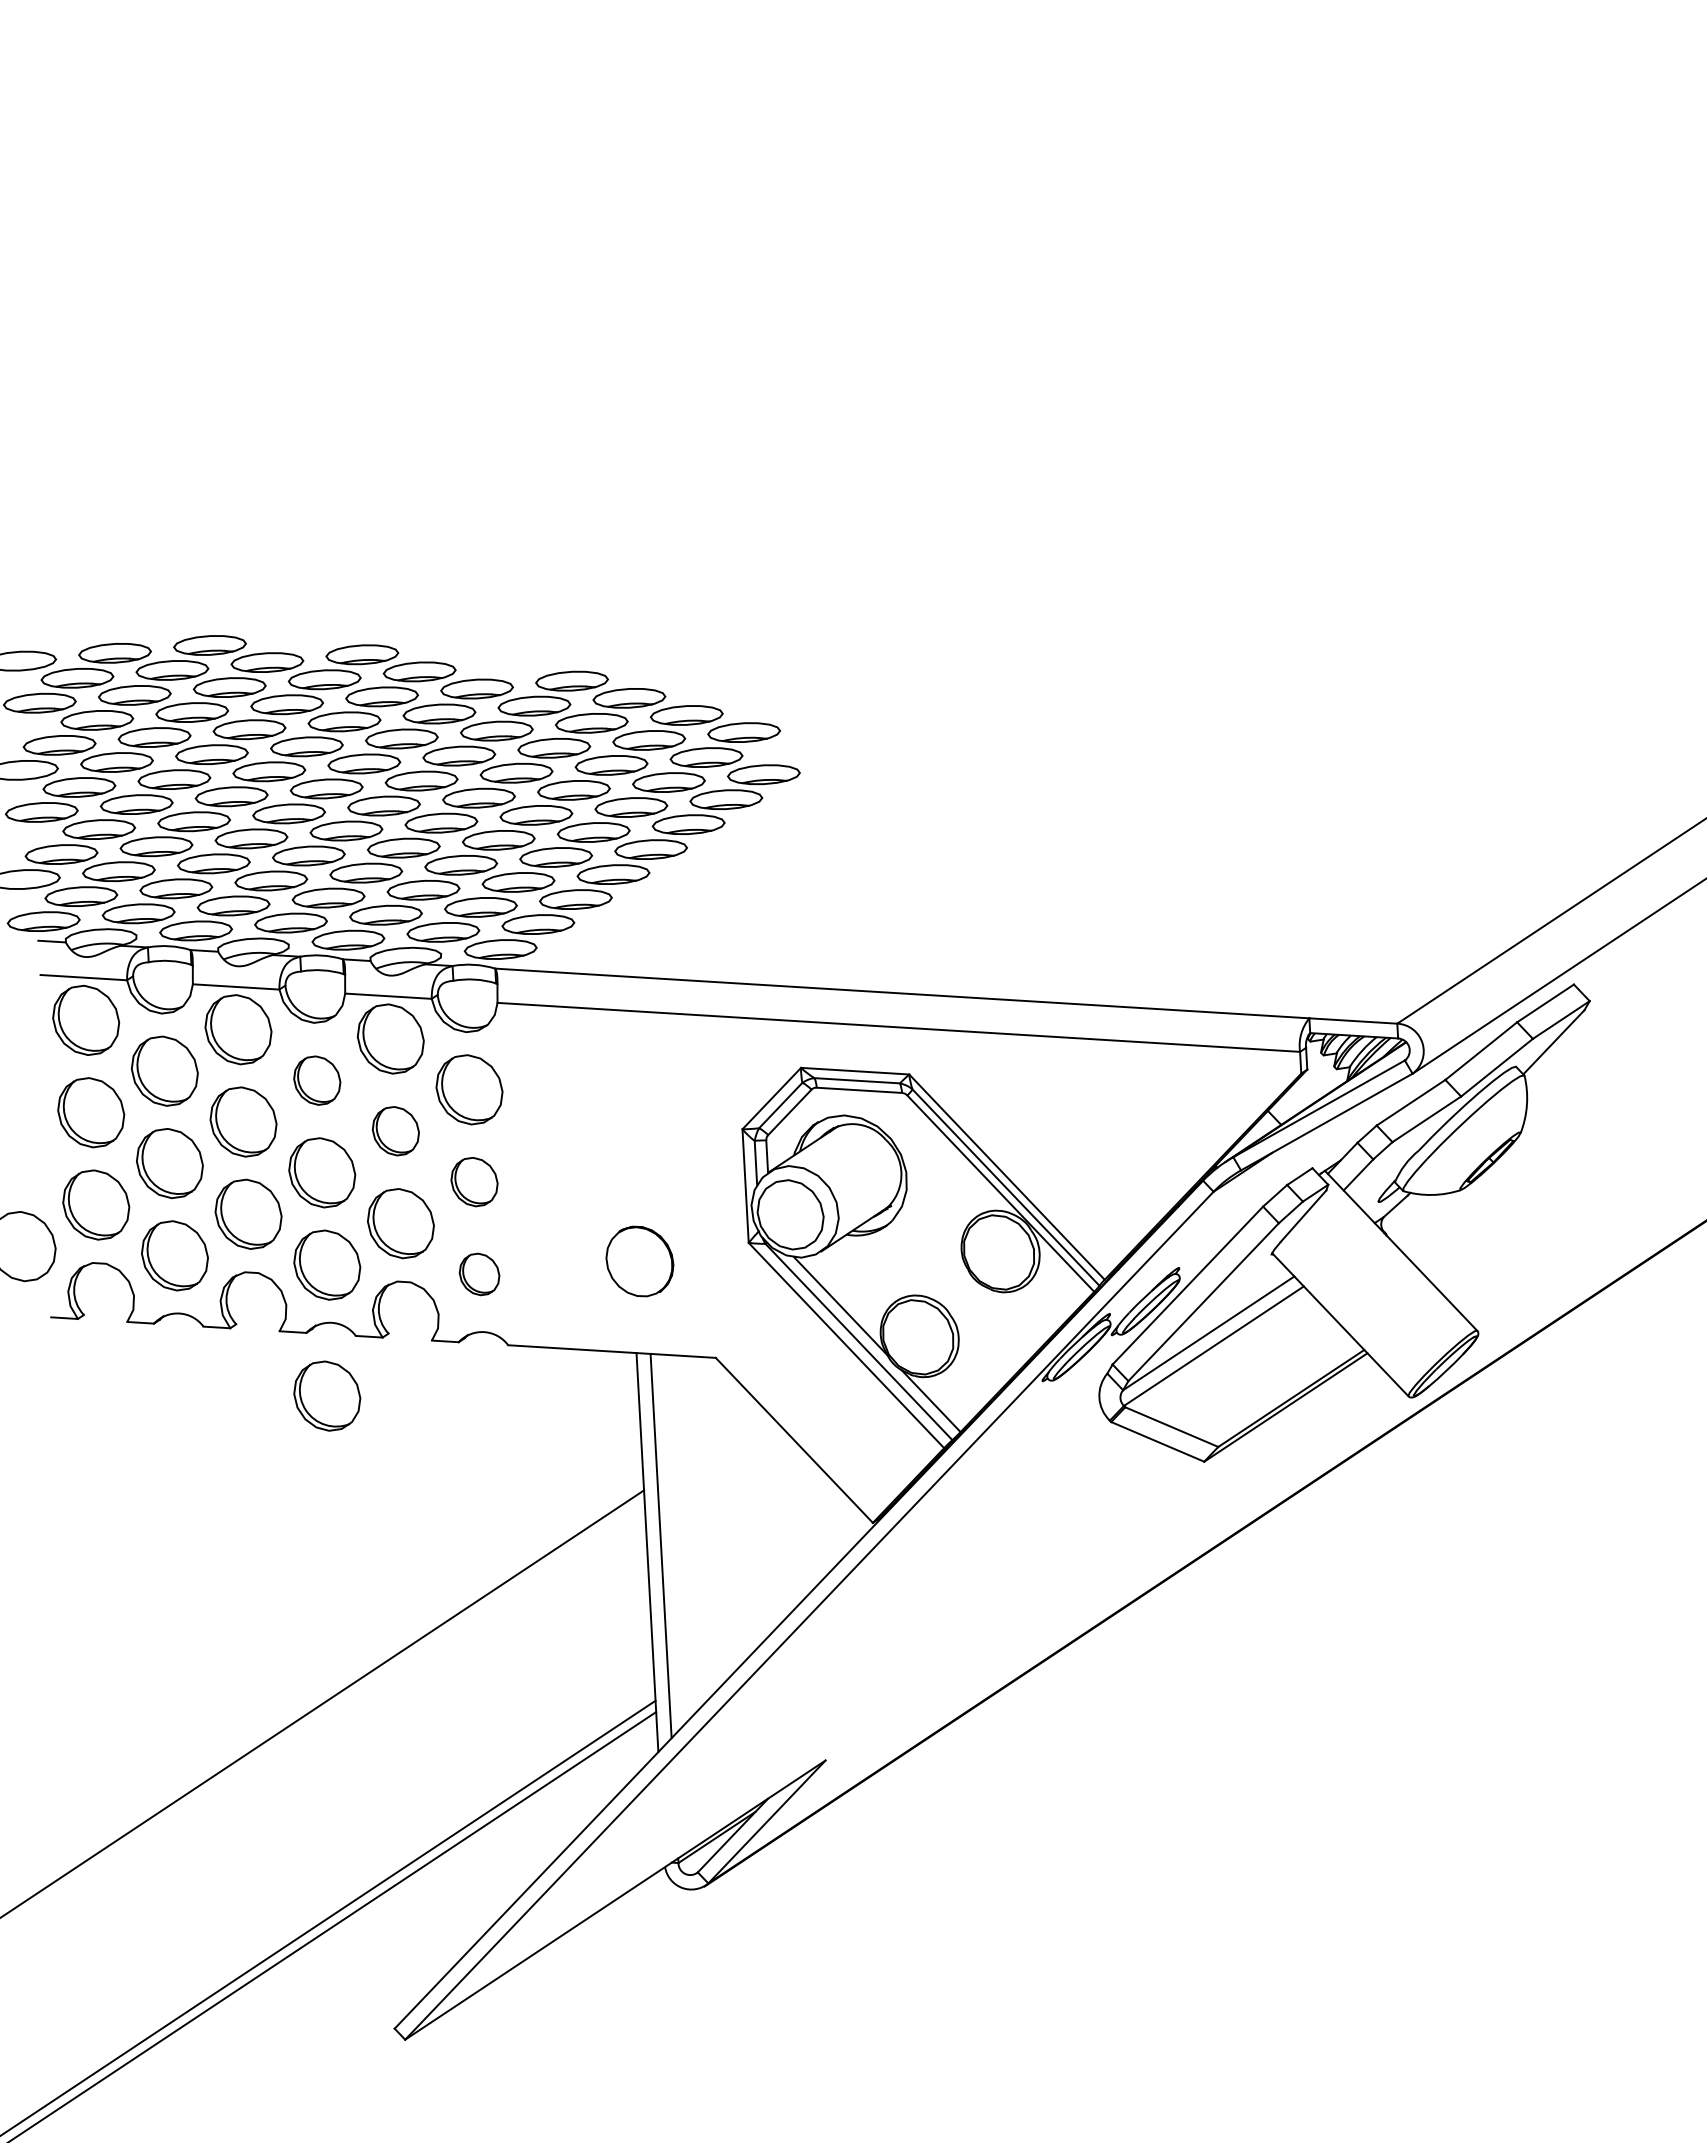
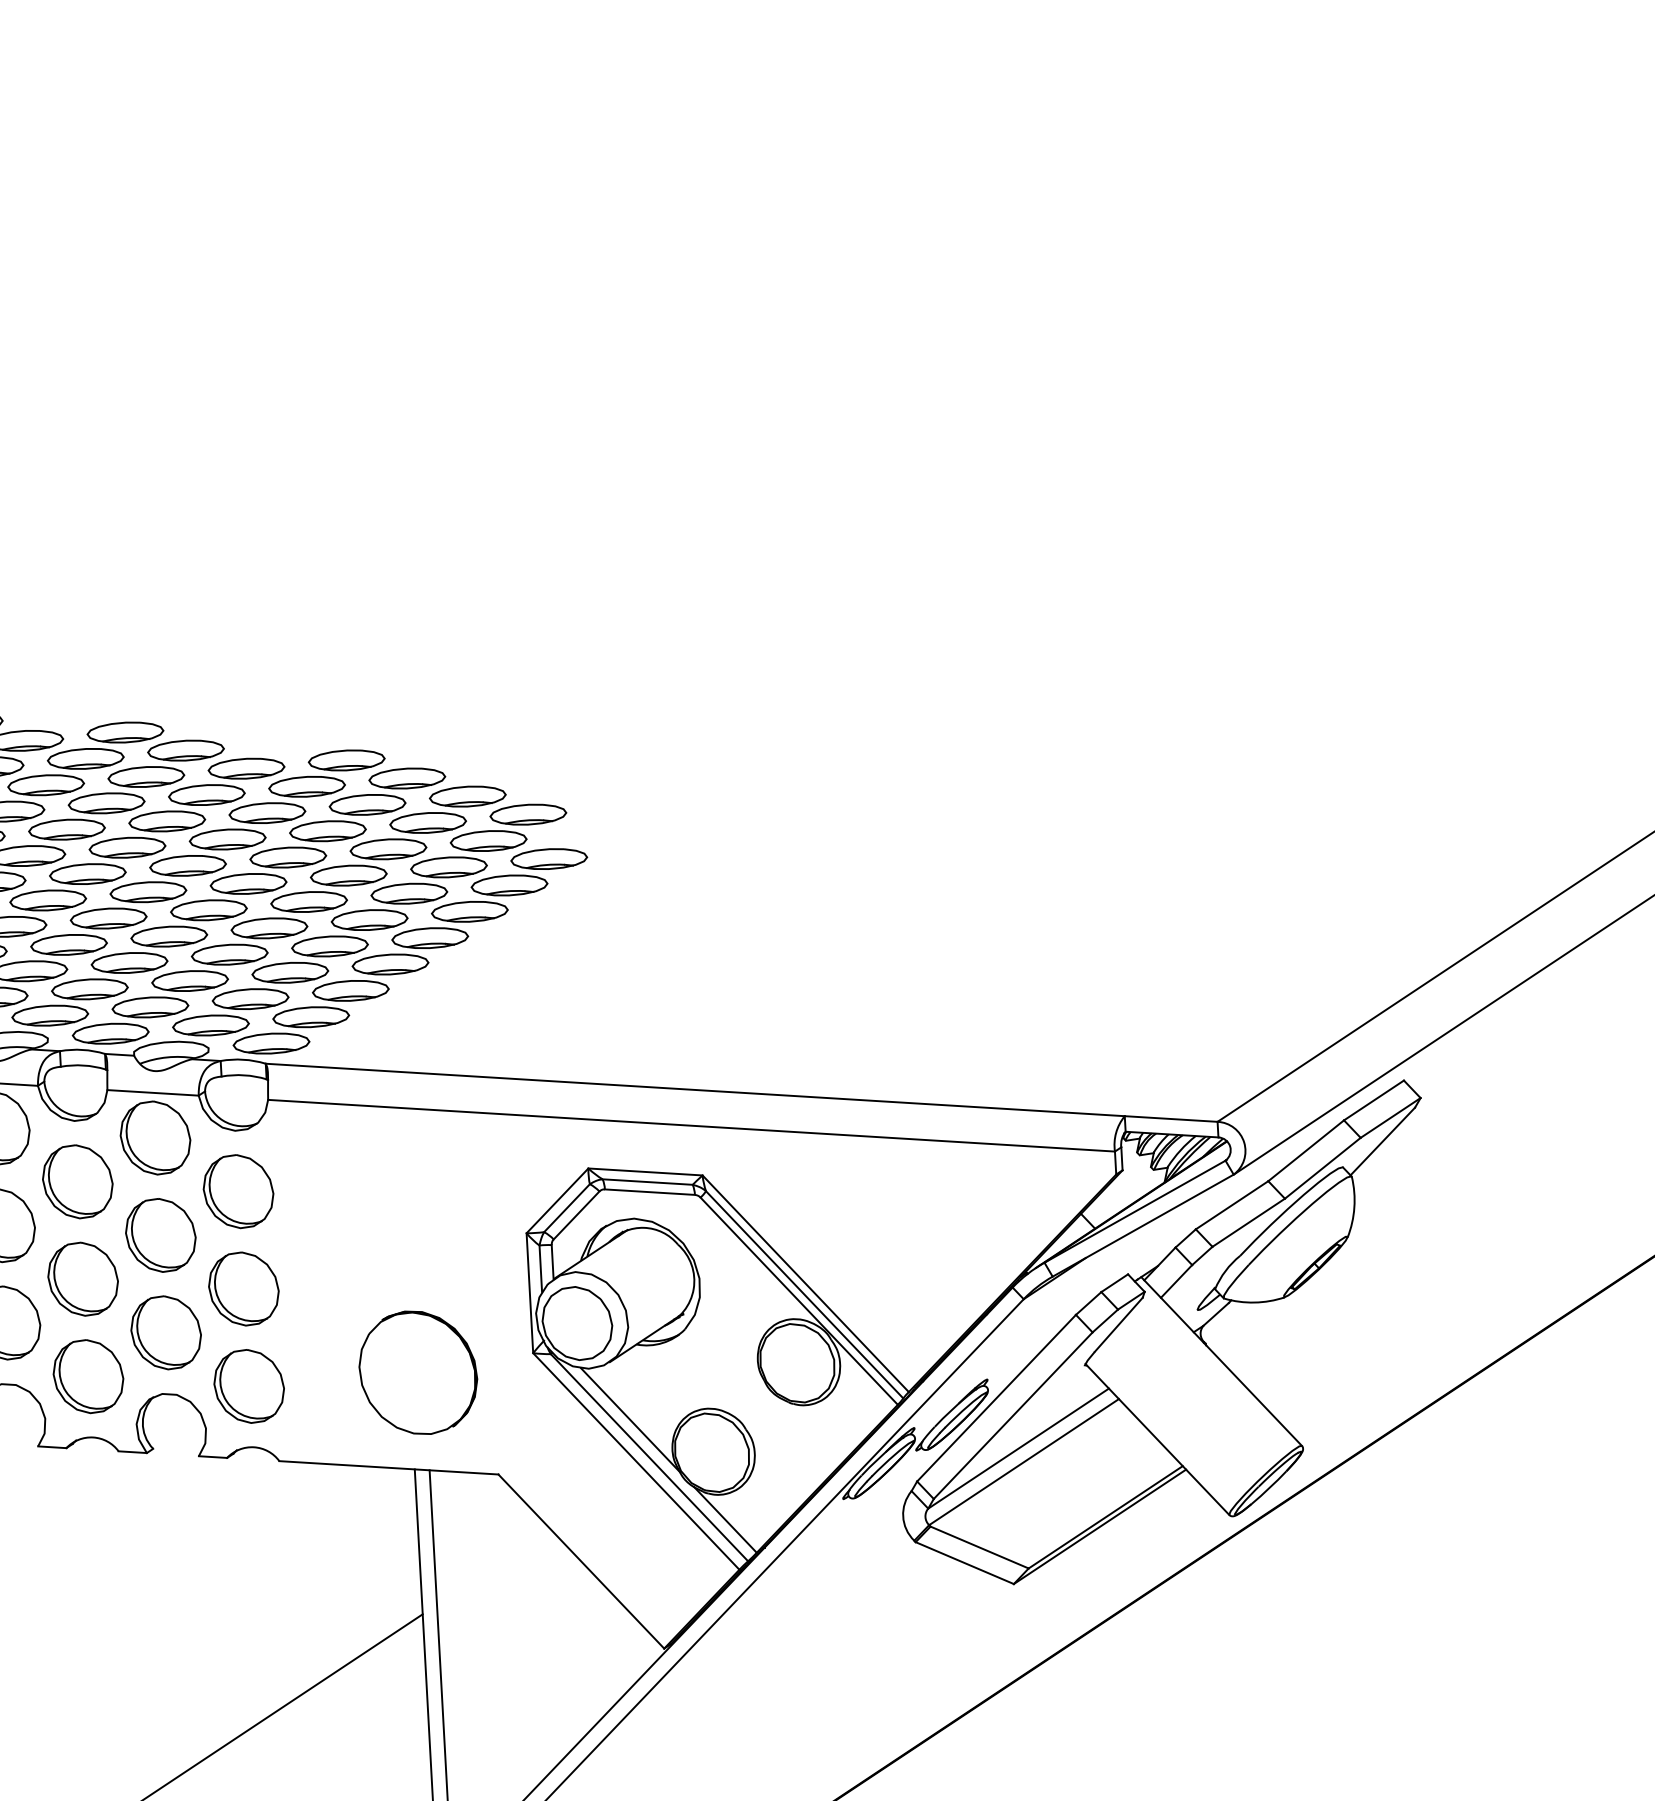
part: (317, 1080) -> (78, 1181), size x1.43
part: (395, 1130) -> (160, 1234), size x1.43
part: (474, 1181) -> (243, 1288), size x1.43
part: (639, 1261) -> (417, 1372), size x1.67
part: (479, 1274) -> (249, 1386), size x1.67
part: (327, 1395) -> (88, 1514), removed

